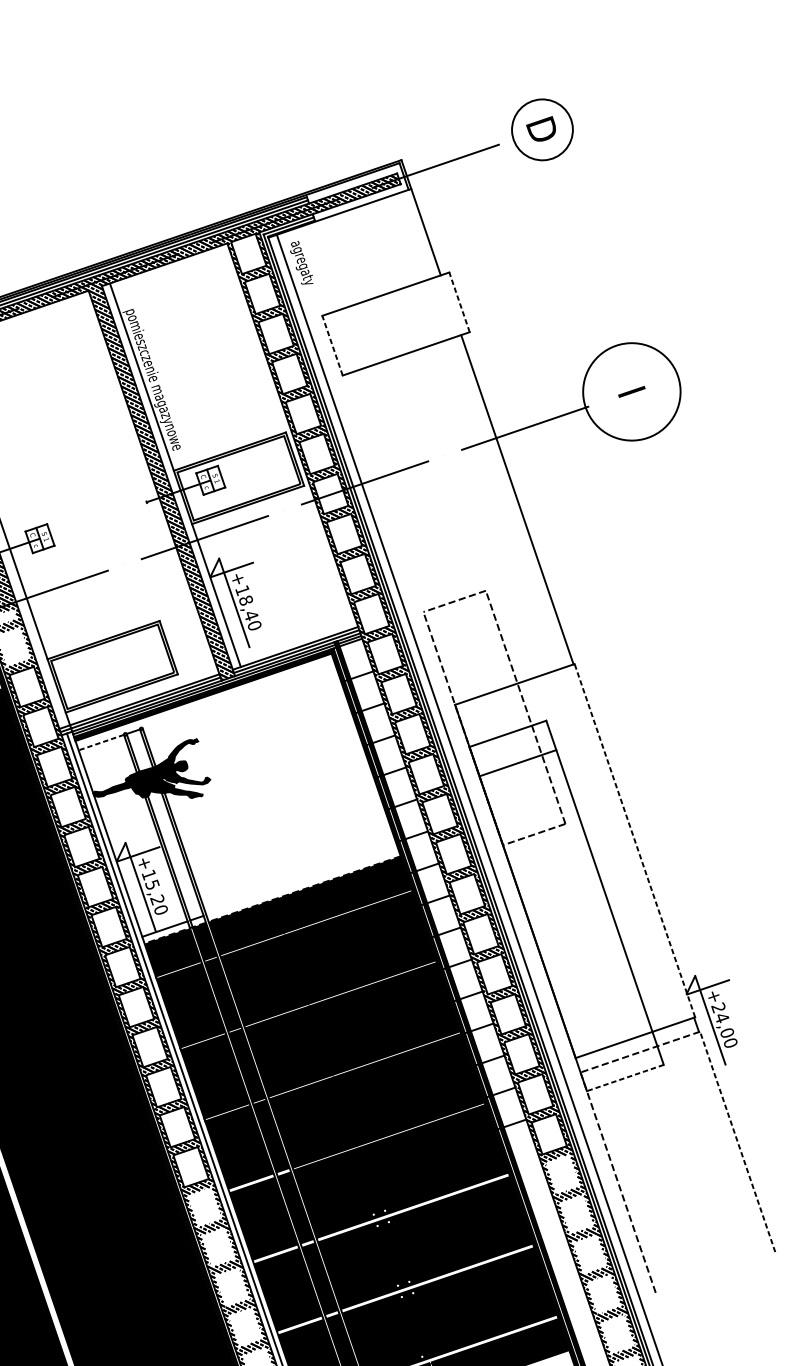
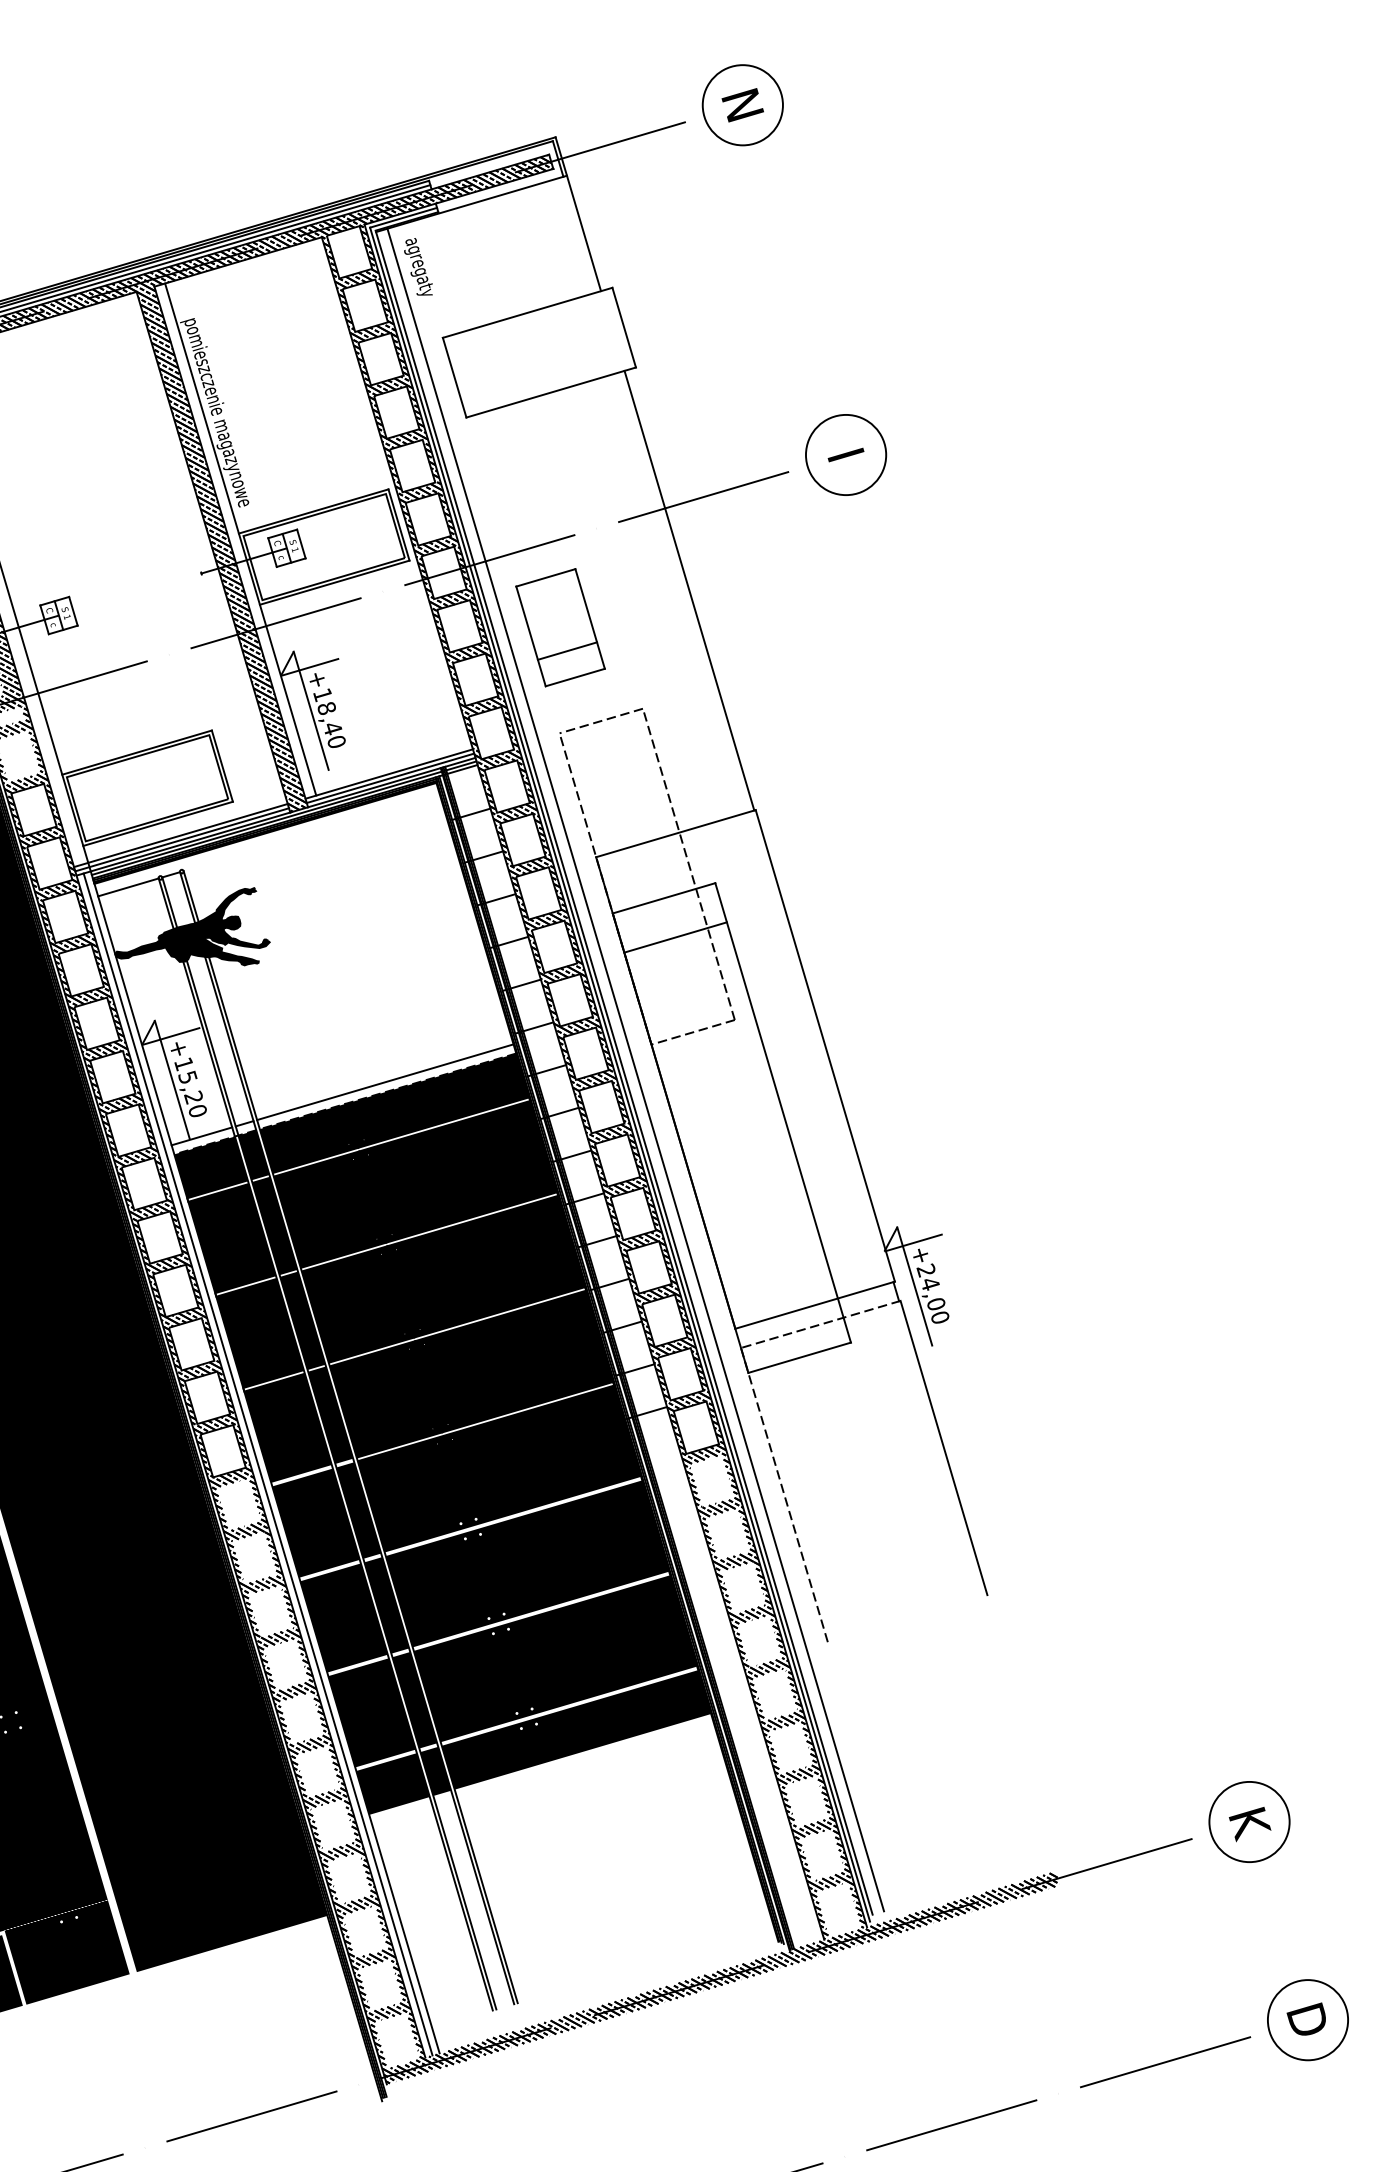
text: (542, 129) -> (742, 104), D -> N
line: (459, 302) -> (624, 327), dashed -> solid
line: (332, 345) -> (454, 377), dashed -> solid
circle: (631, 391) -> (845, 454), size x0.62
part: (420, 531) -> (560, 627), added
line: (101, 742) -> (128, 887), dashed -> solid
line: (635, 840) -> (825, 1045), dashed -> solid
line: (302, 882) -> (385, 1082), added
line: (625, 1077) -> (799, 1357), dashed -> solid
line: (737, 1141) -> (943, 1447), dashed -> solid

